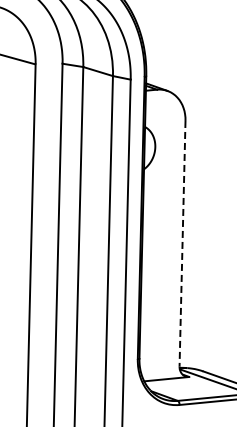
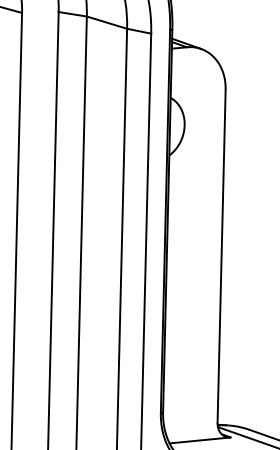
line: (182, 243) -> (221, 256), dashed -> solid

